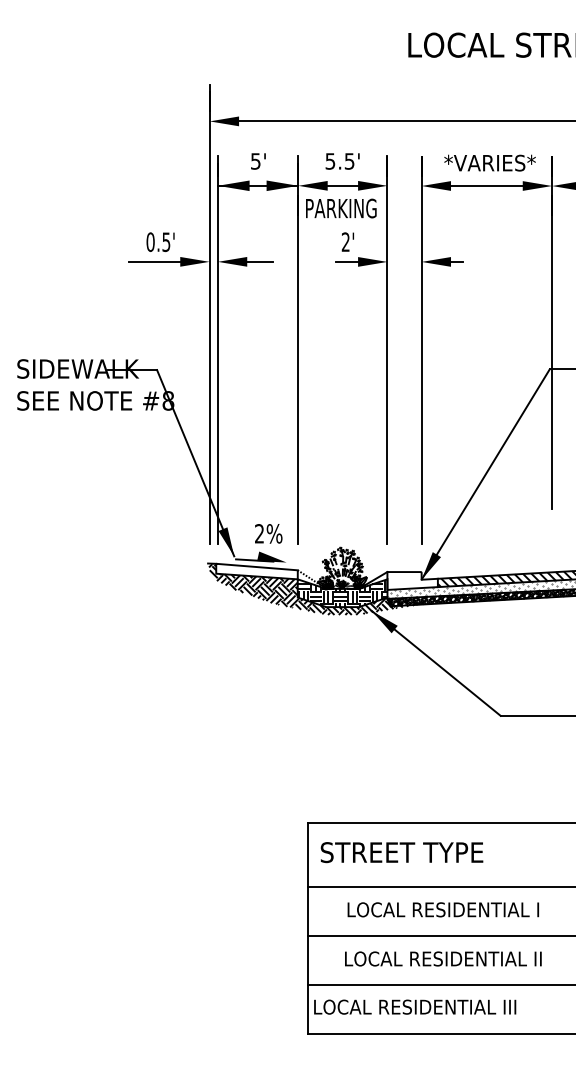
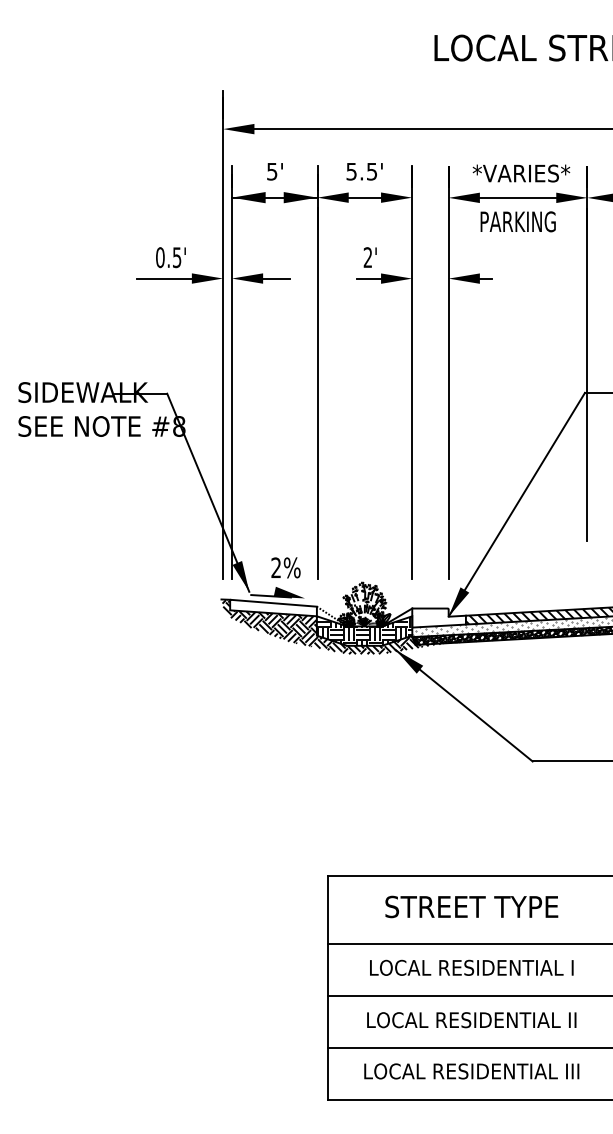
text: (340, 208) -> (517, 221), moved
text: (401, 852) -> (471, 906), moved
text: (414, 1007) -> (471, 1071), moved

